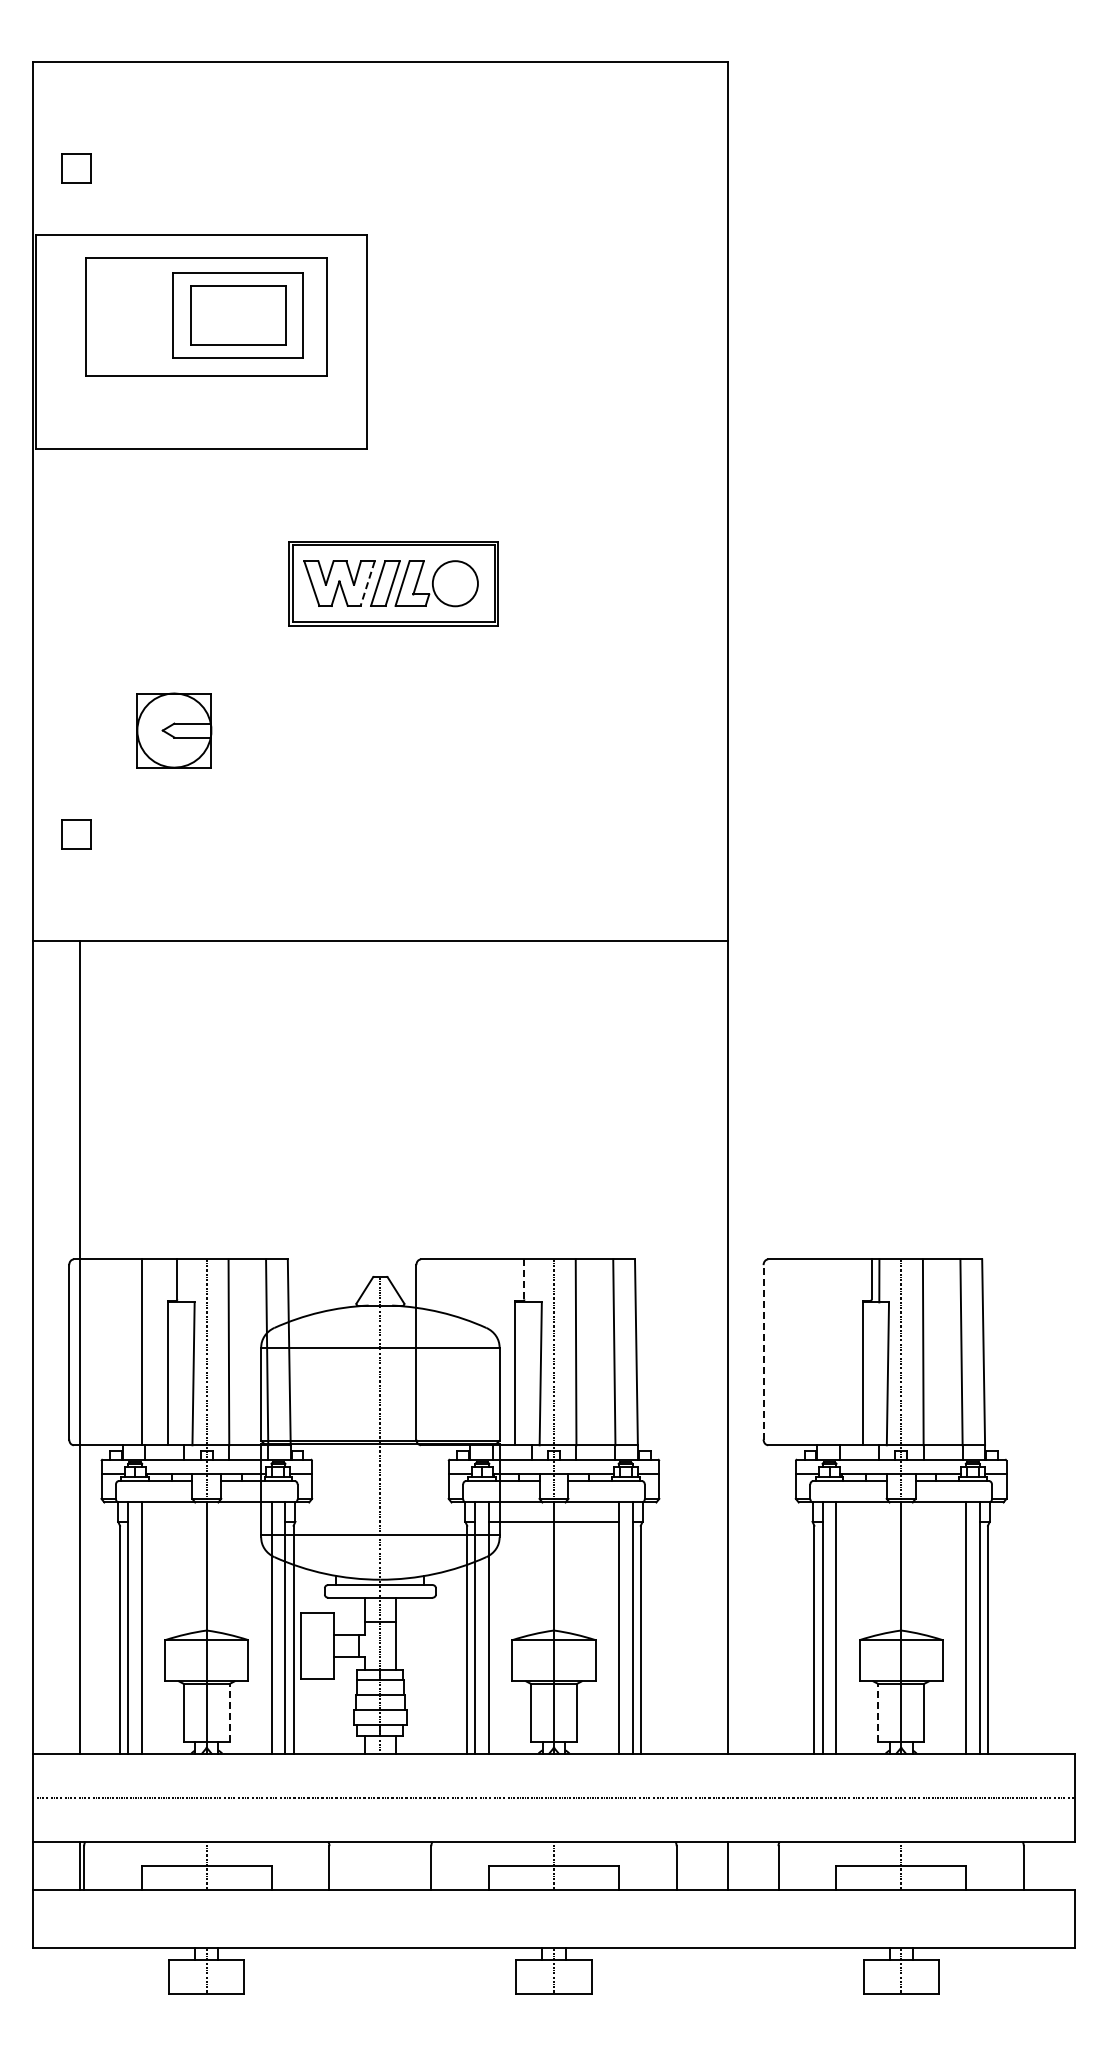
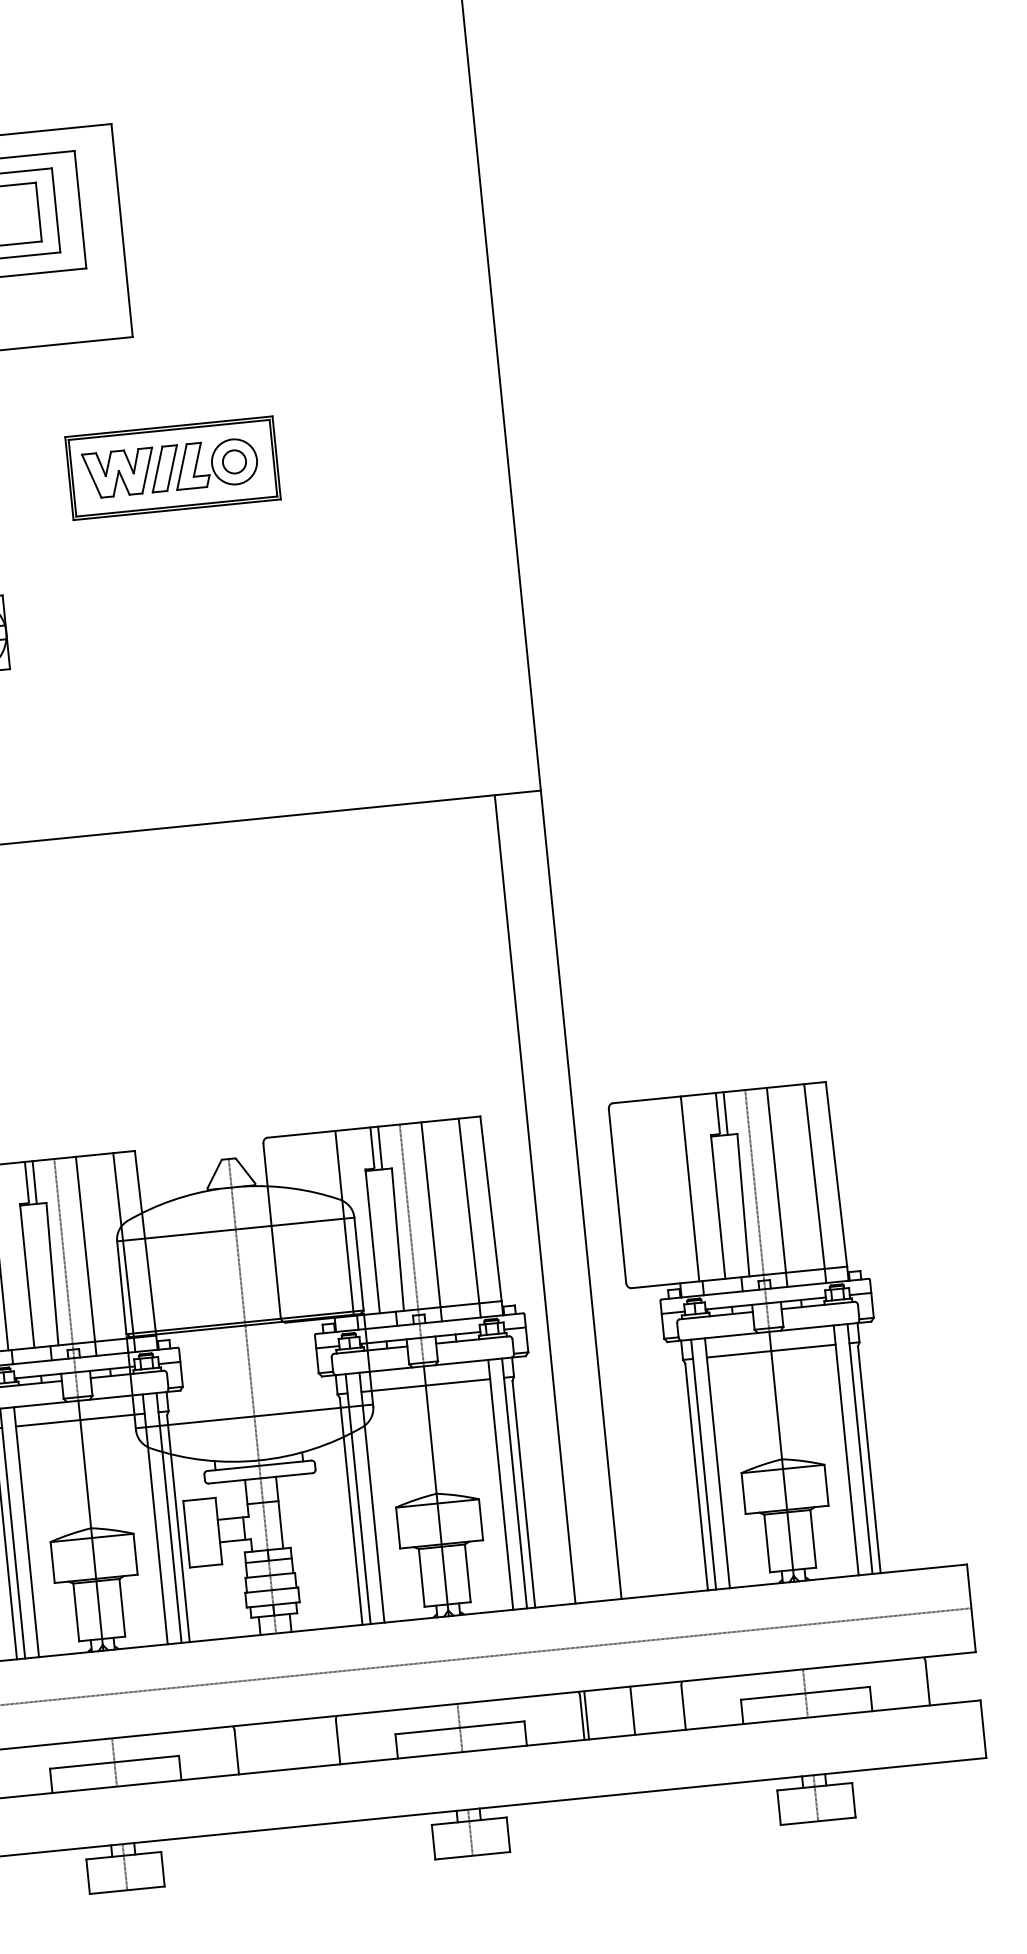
circle: (455, 583) -> (234, 461), added
line: (367, 584) -> (147, 471), dashed -> solid
line: (524, 1278) -> (372, 1146), dashed -> solid
line: (184, 1280) -> (34, 1182), added
line: (532, 1280) -> (380, 1147), added
line: (681, 1347) -> (535, 1199), added
line: (763, 1351) -> (617, 1195), dashed -> solid
line: (489, 1352) -> (344, 1223), added
line: (836, 1352) -> (690, 1189), added
line: (206, 1521) -> (80, 1419), added
line: (900, 1521) -> (770, 1350), added
line: (229, 1712) -> (121, 1607), dashed -> solid
line: (878, 1712) -> (767, 1543), dashed -> solid
line: (681, 1865) -> (586, 1714), added

